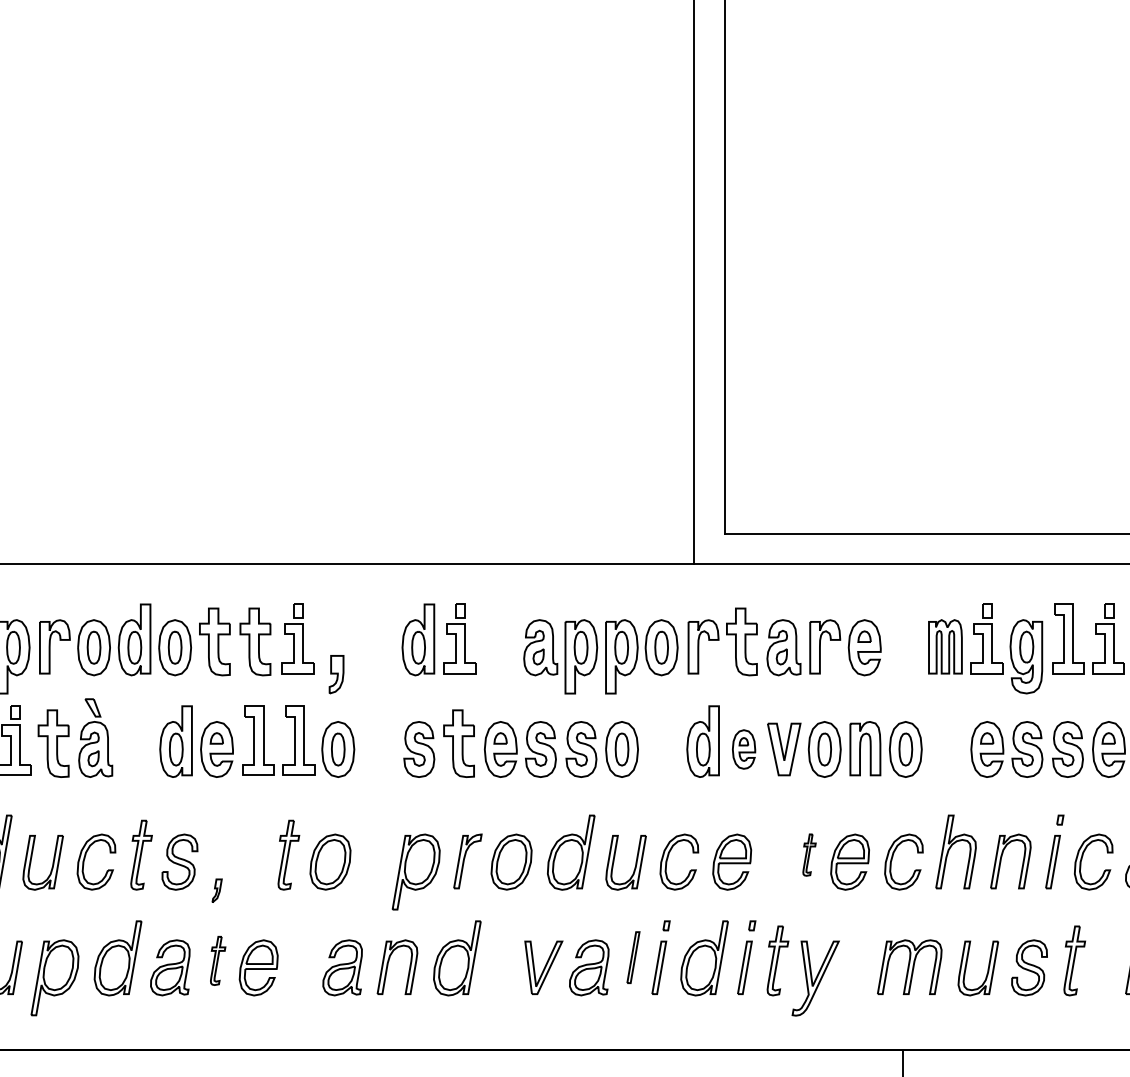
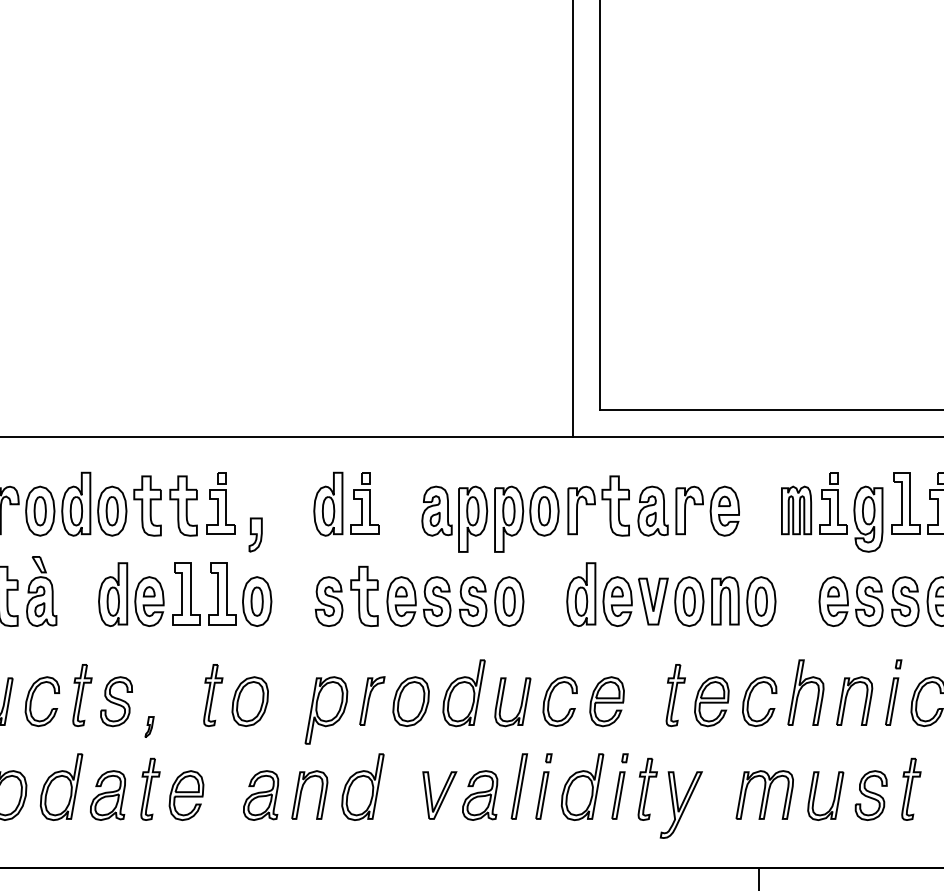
part: (743, 749) -> (617, 601), size x1.43
part: (809, 854) -> (675, 694), size x1.67
part: (633, 957) -> (519, 786), size x1.43
part: (217, 960) -> (149, 789), size x1.43

